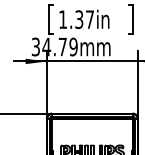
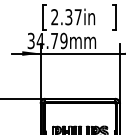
text: (62, 19) -> (54, 17), 1.37in -> 2.37in

